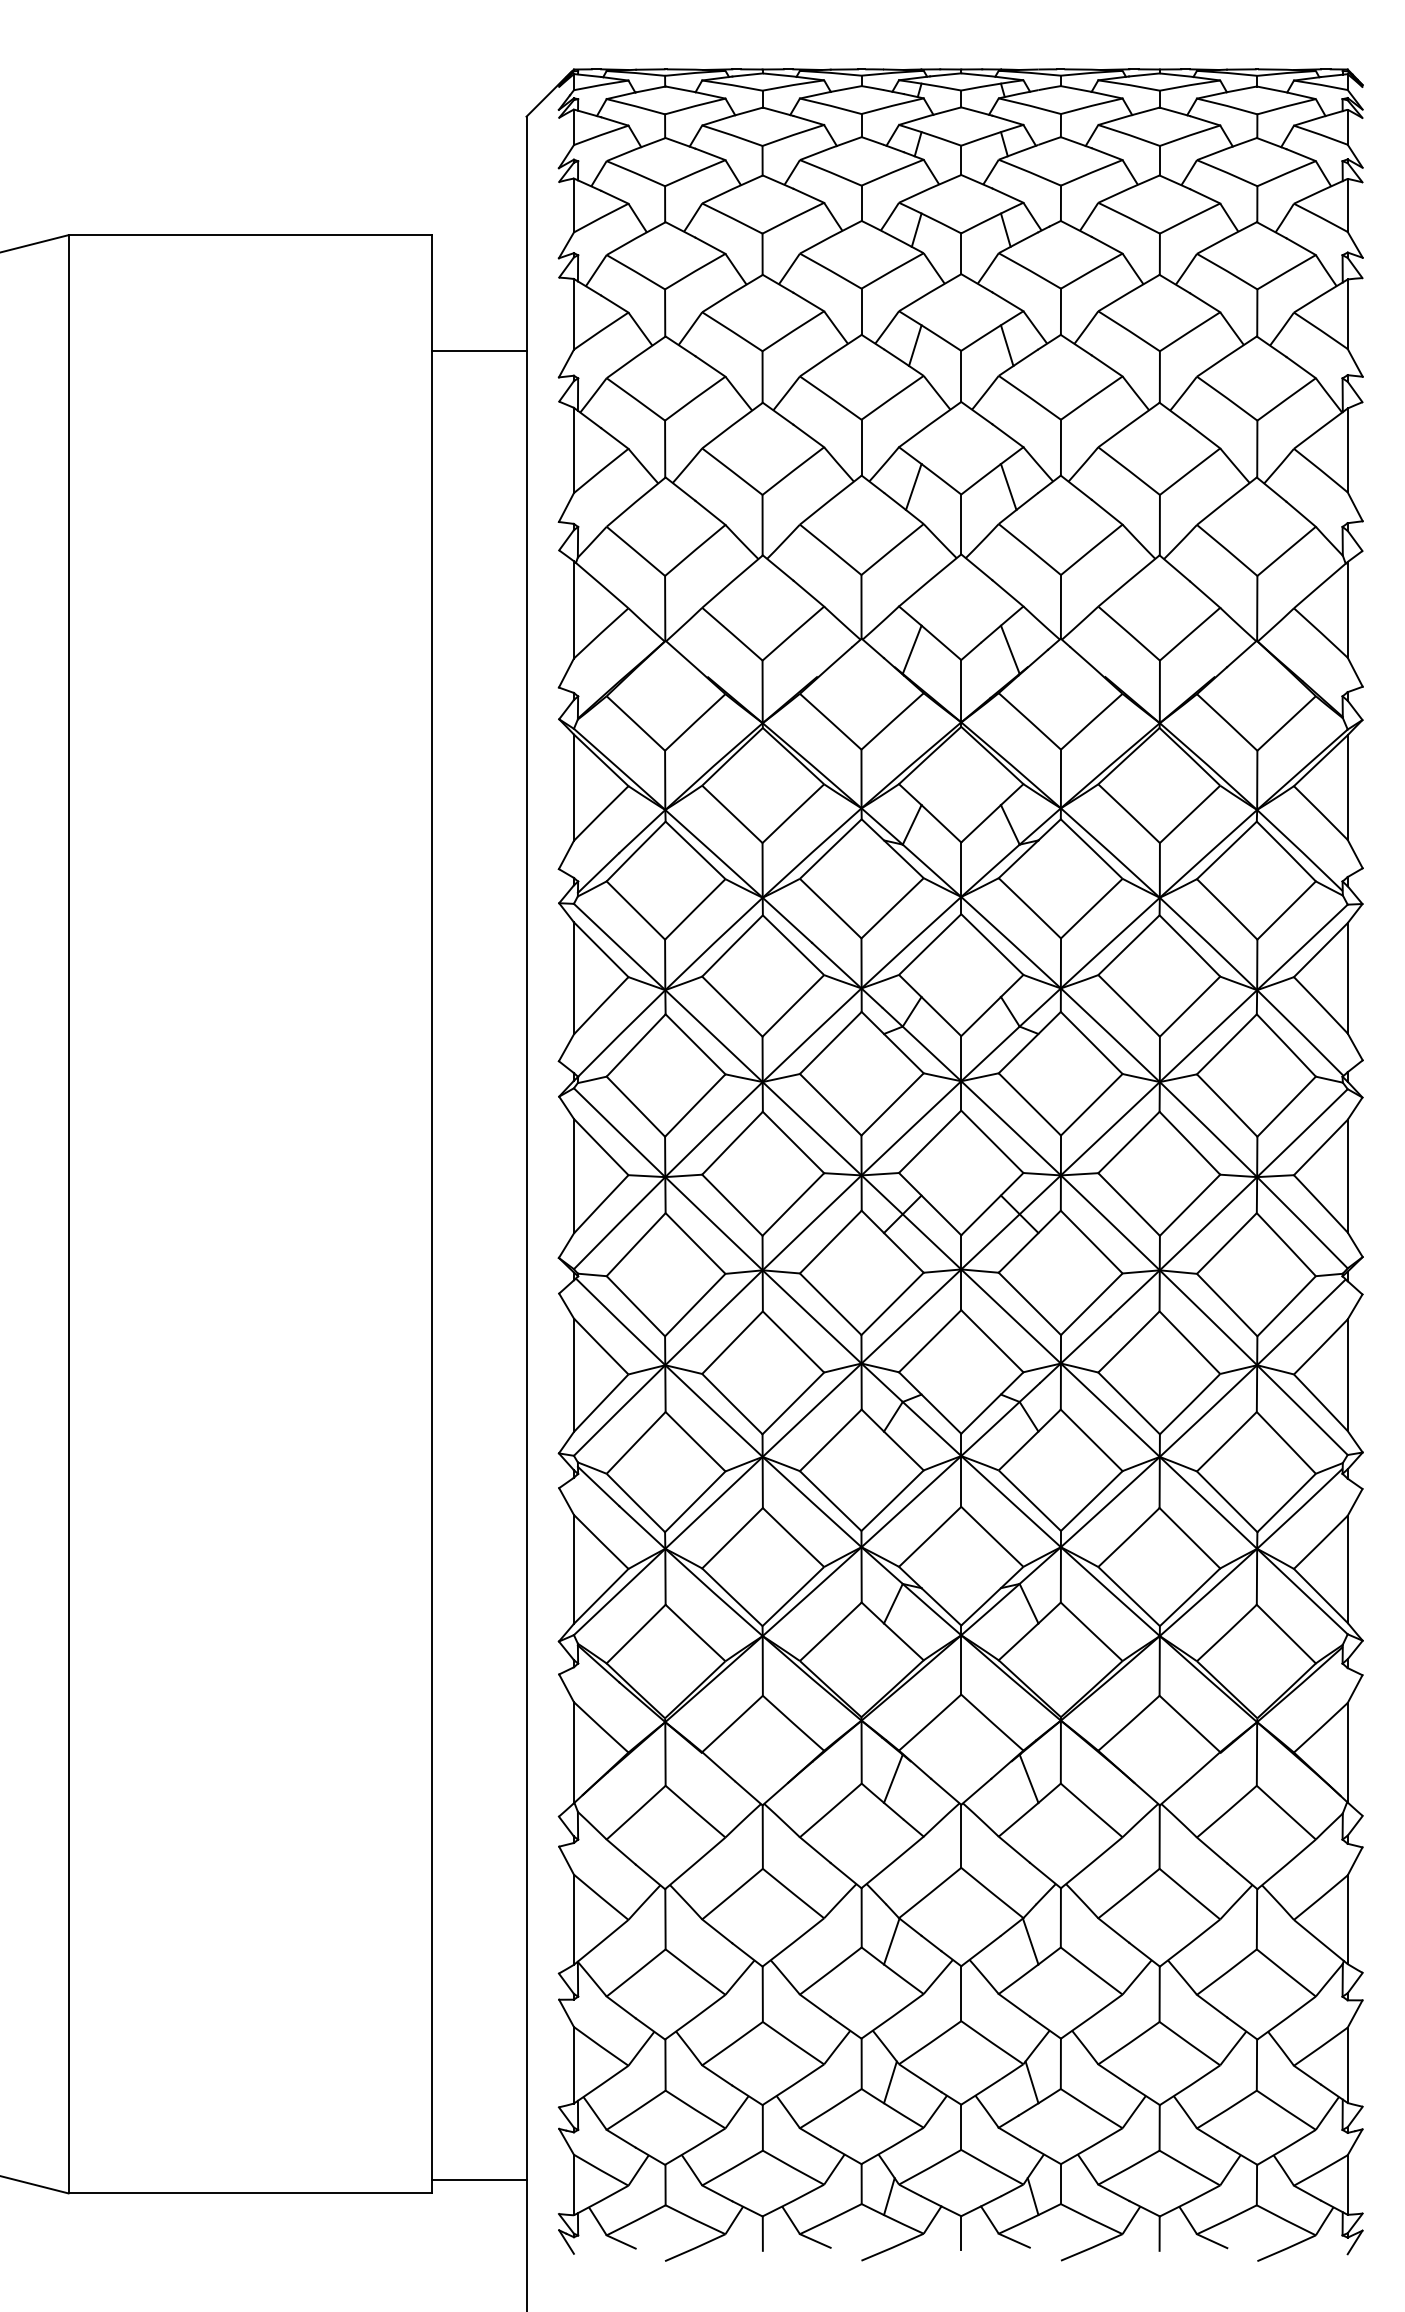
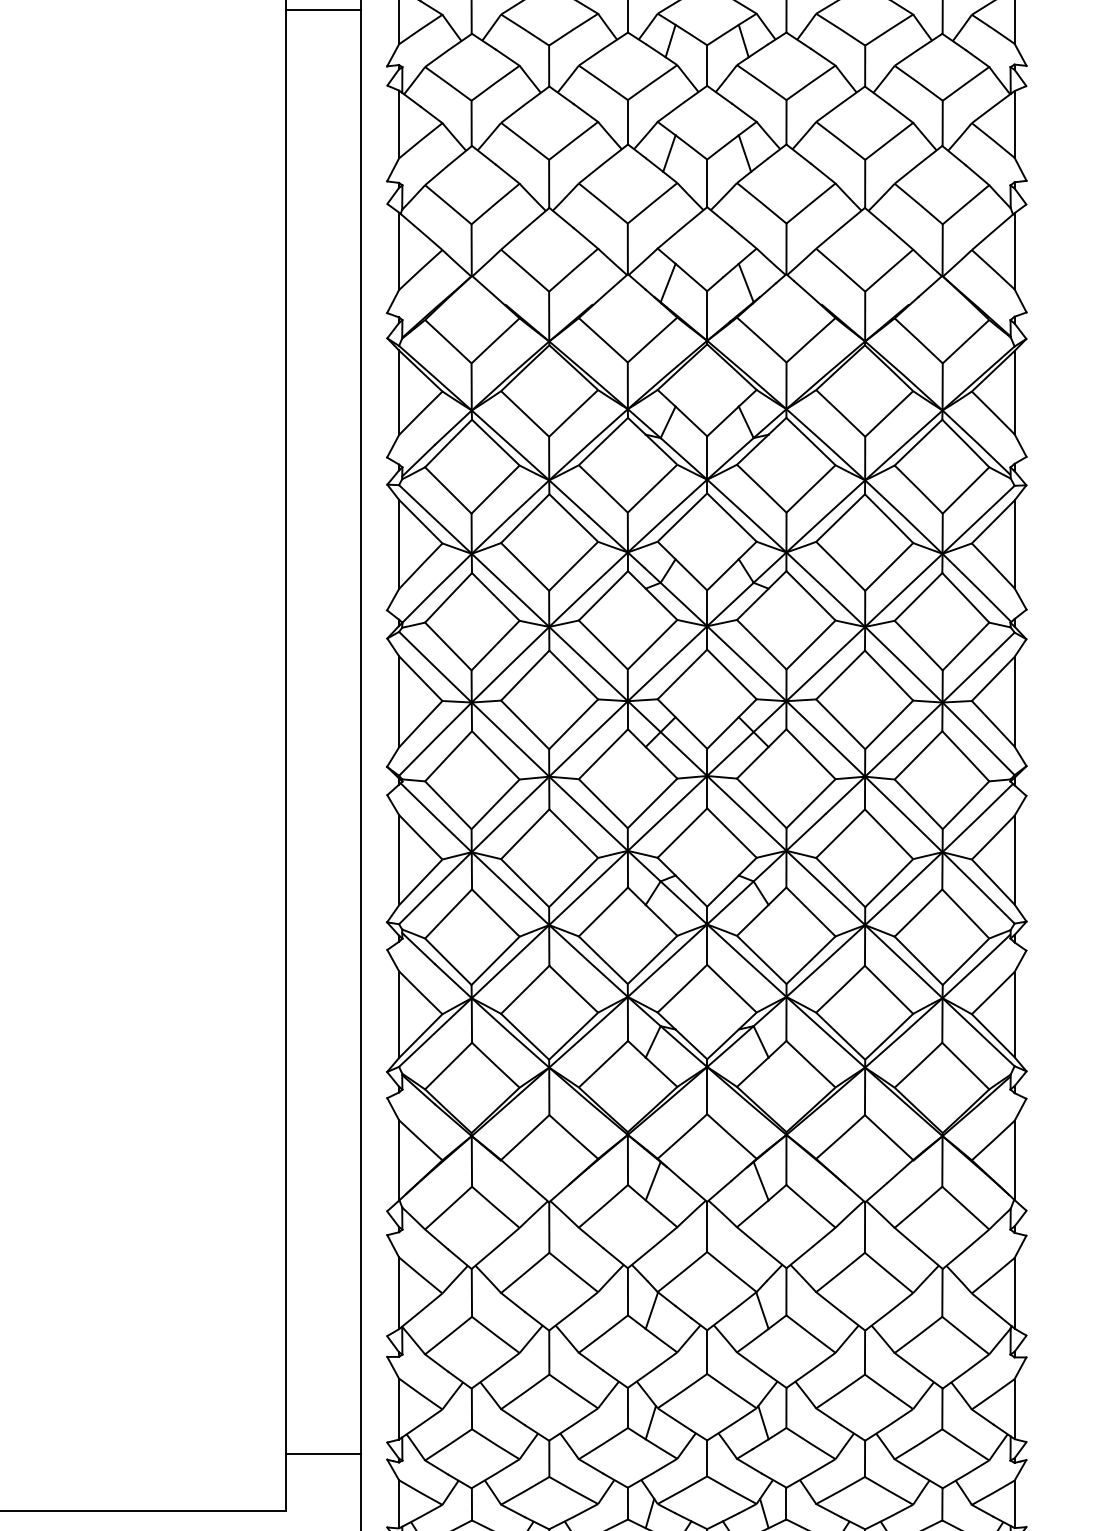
line: (478, 351) -> (323, 9), moved
line: (478, 2180) -> (323, 1454), moved

